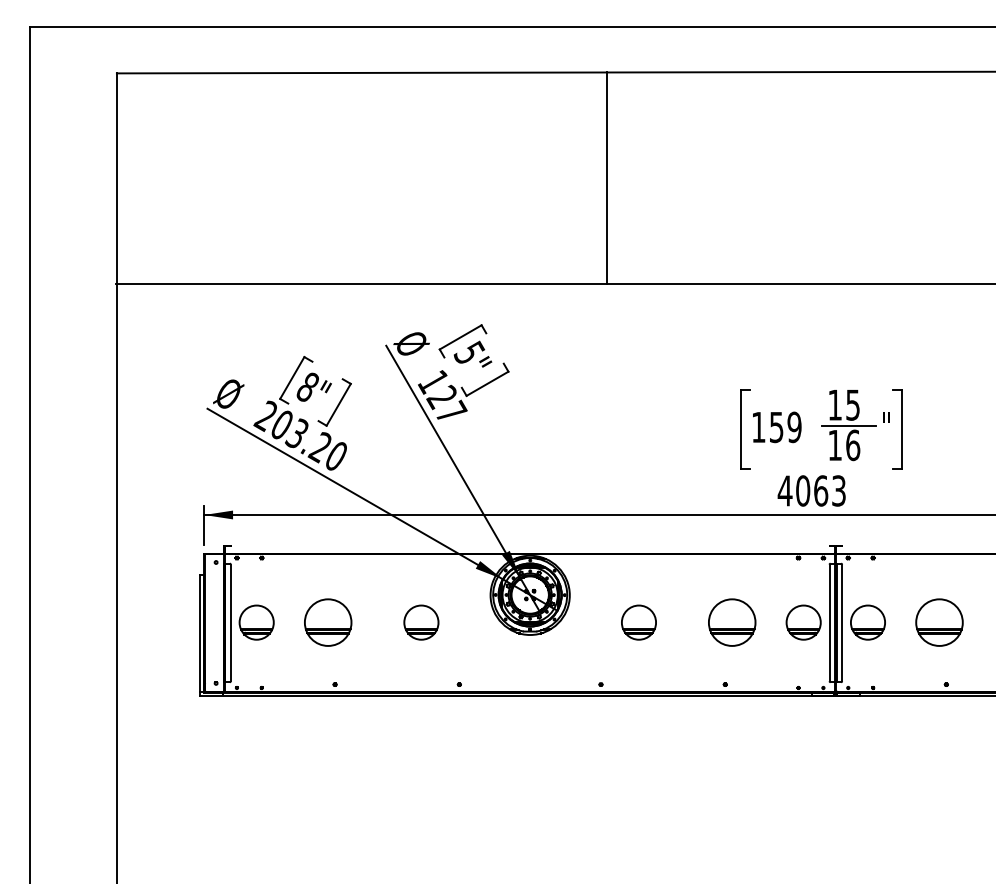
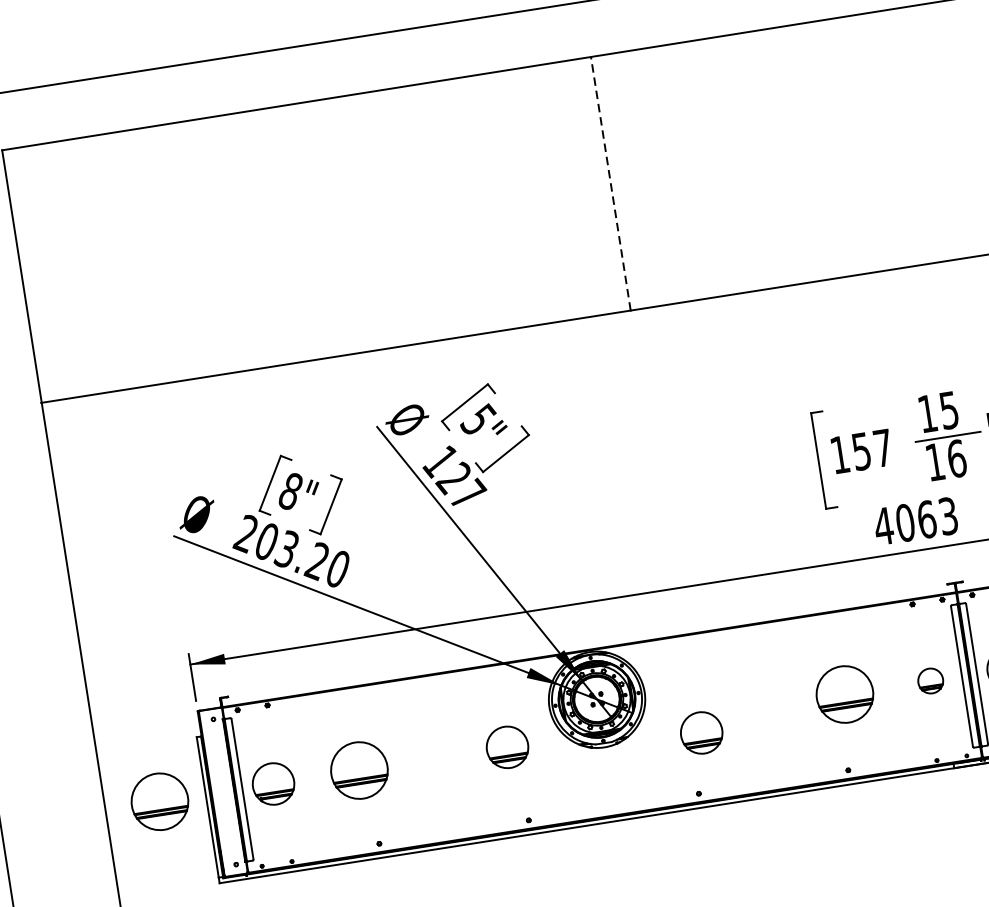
line: (607, 178) -> (611, 184), solid -> dashed
text: (794, 427) -> (883, 448), 159 -> 157
part: (162, 622) -> (160, 801), added
part: (421, 622) -> (507, 747), moved
part: (638, 622) -> (701, 732), moved
part: (803, 622) -> (930, 680), size x0.6

